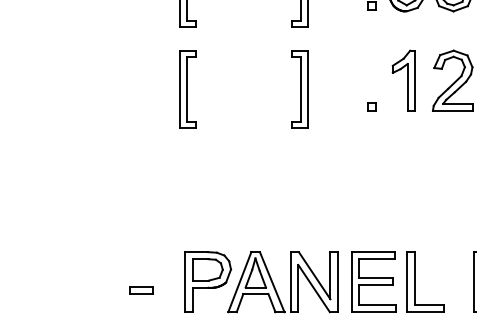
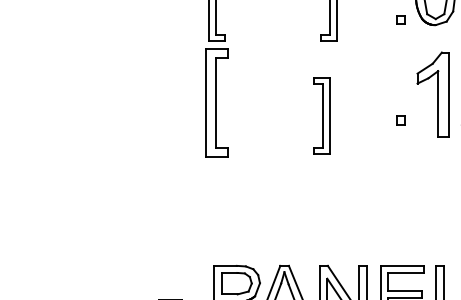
part: (403, 80) -> (432, 94), size x1.4
part: (187, 89) -> (216, 103), size x1.4
part: (299, 89) -> (321, 116), moved

